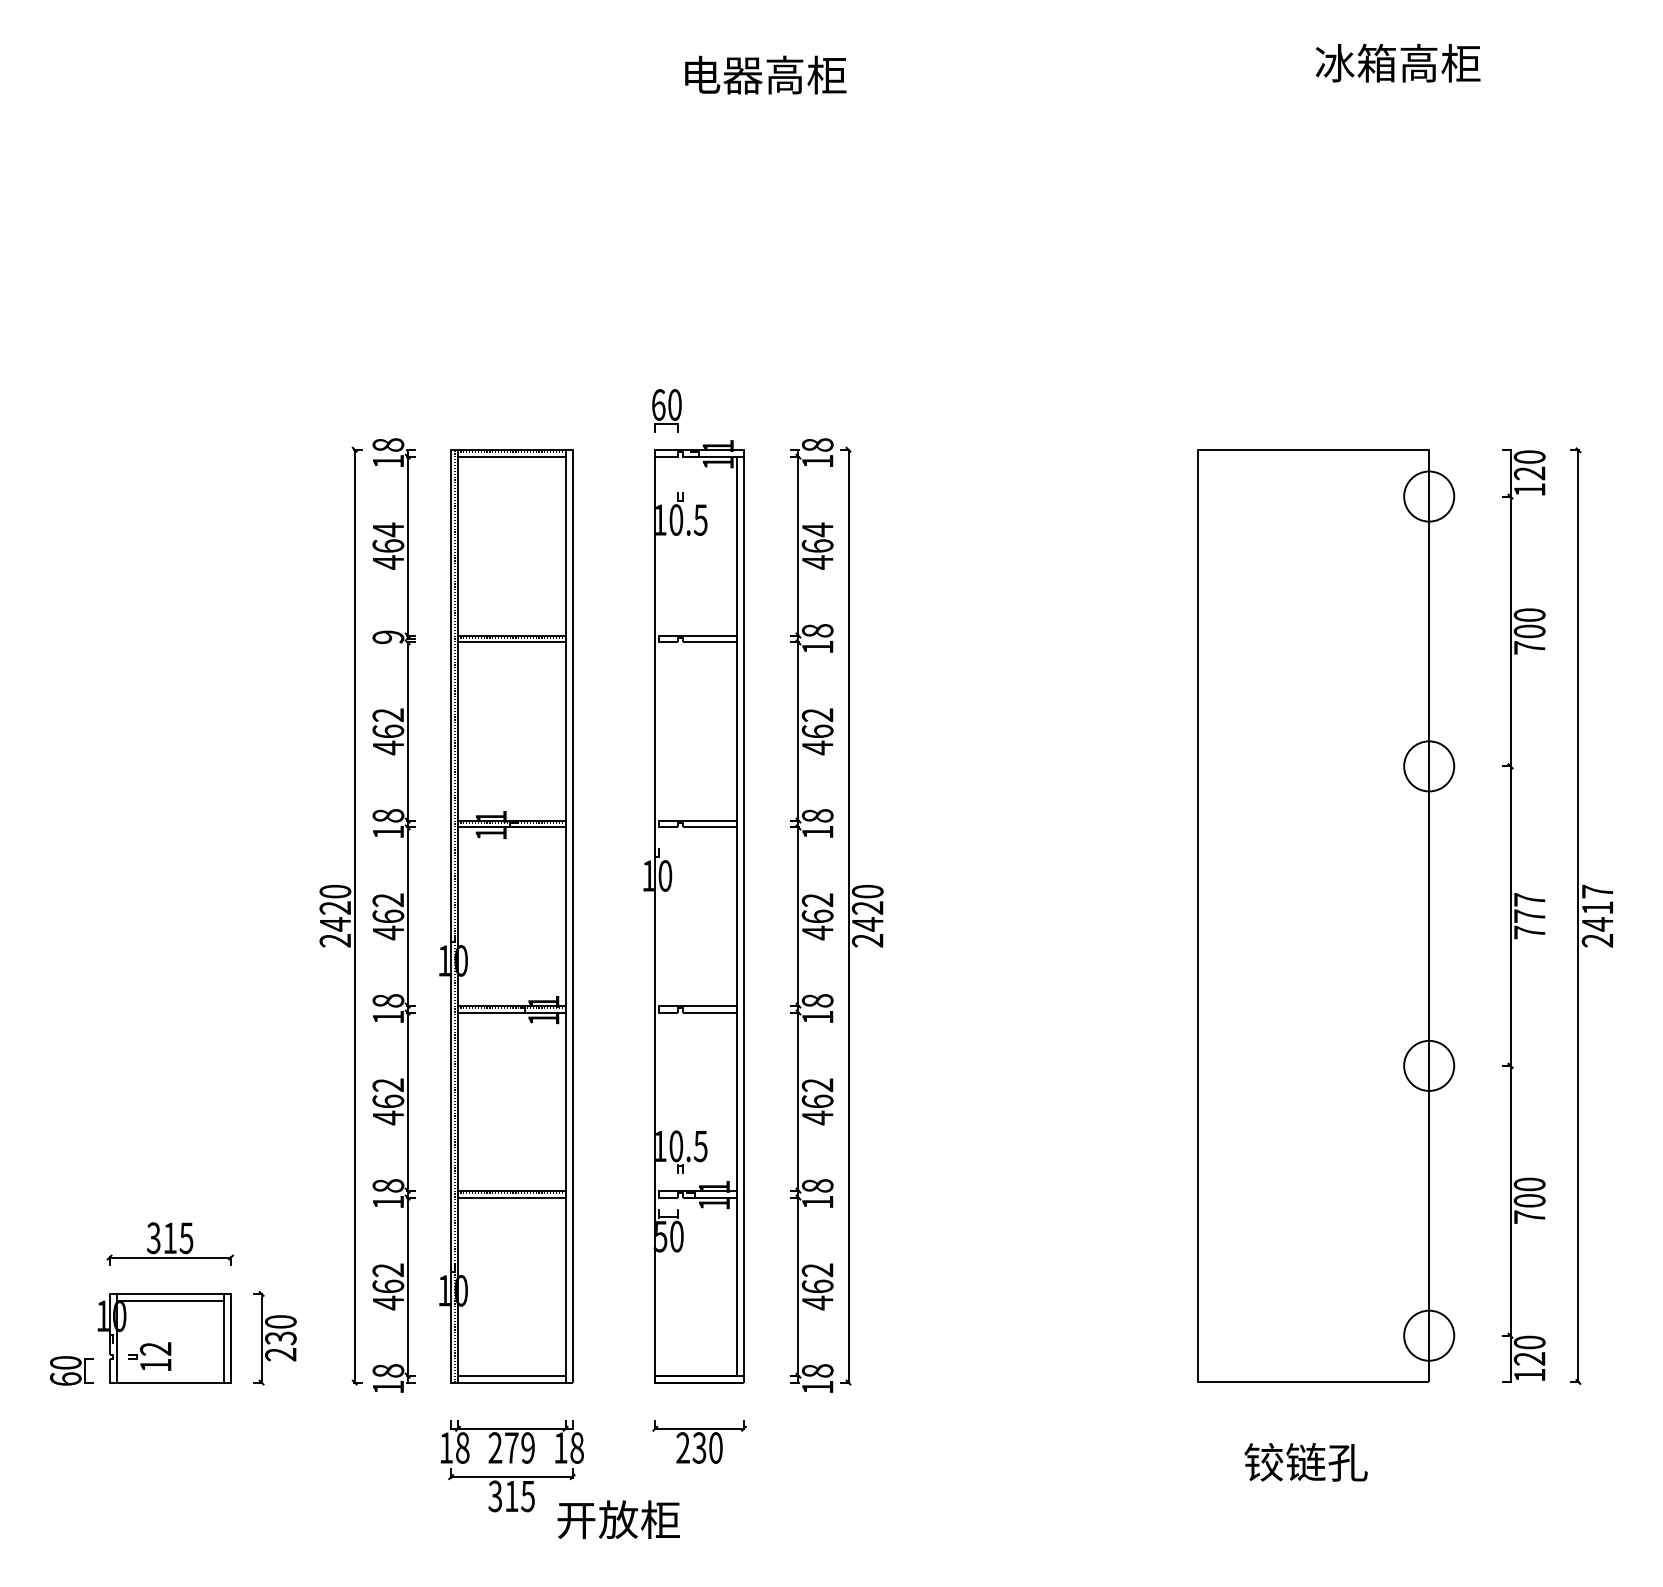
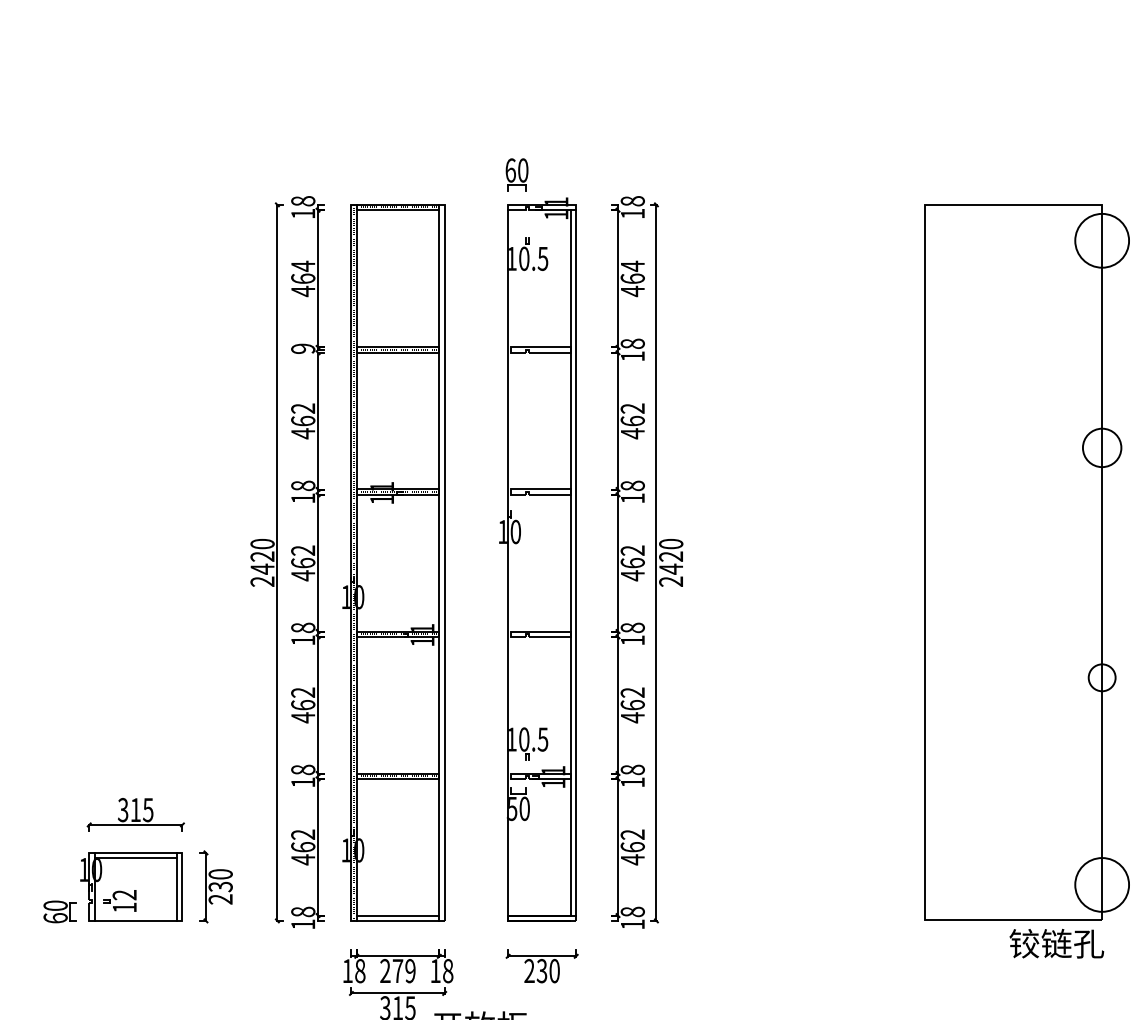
circle: (1429, 496) -> (1102, 240), size x1.4
circle: (1429, 1065) -> (1102, 677), size x0.7
circle: (1429, 1335) -> (1102, 884), size x1.4
text: (1305, 1462) -> (1056, 943), moved

